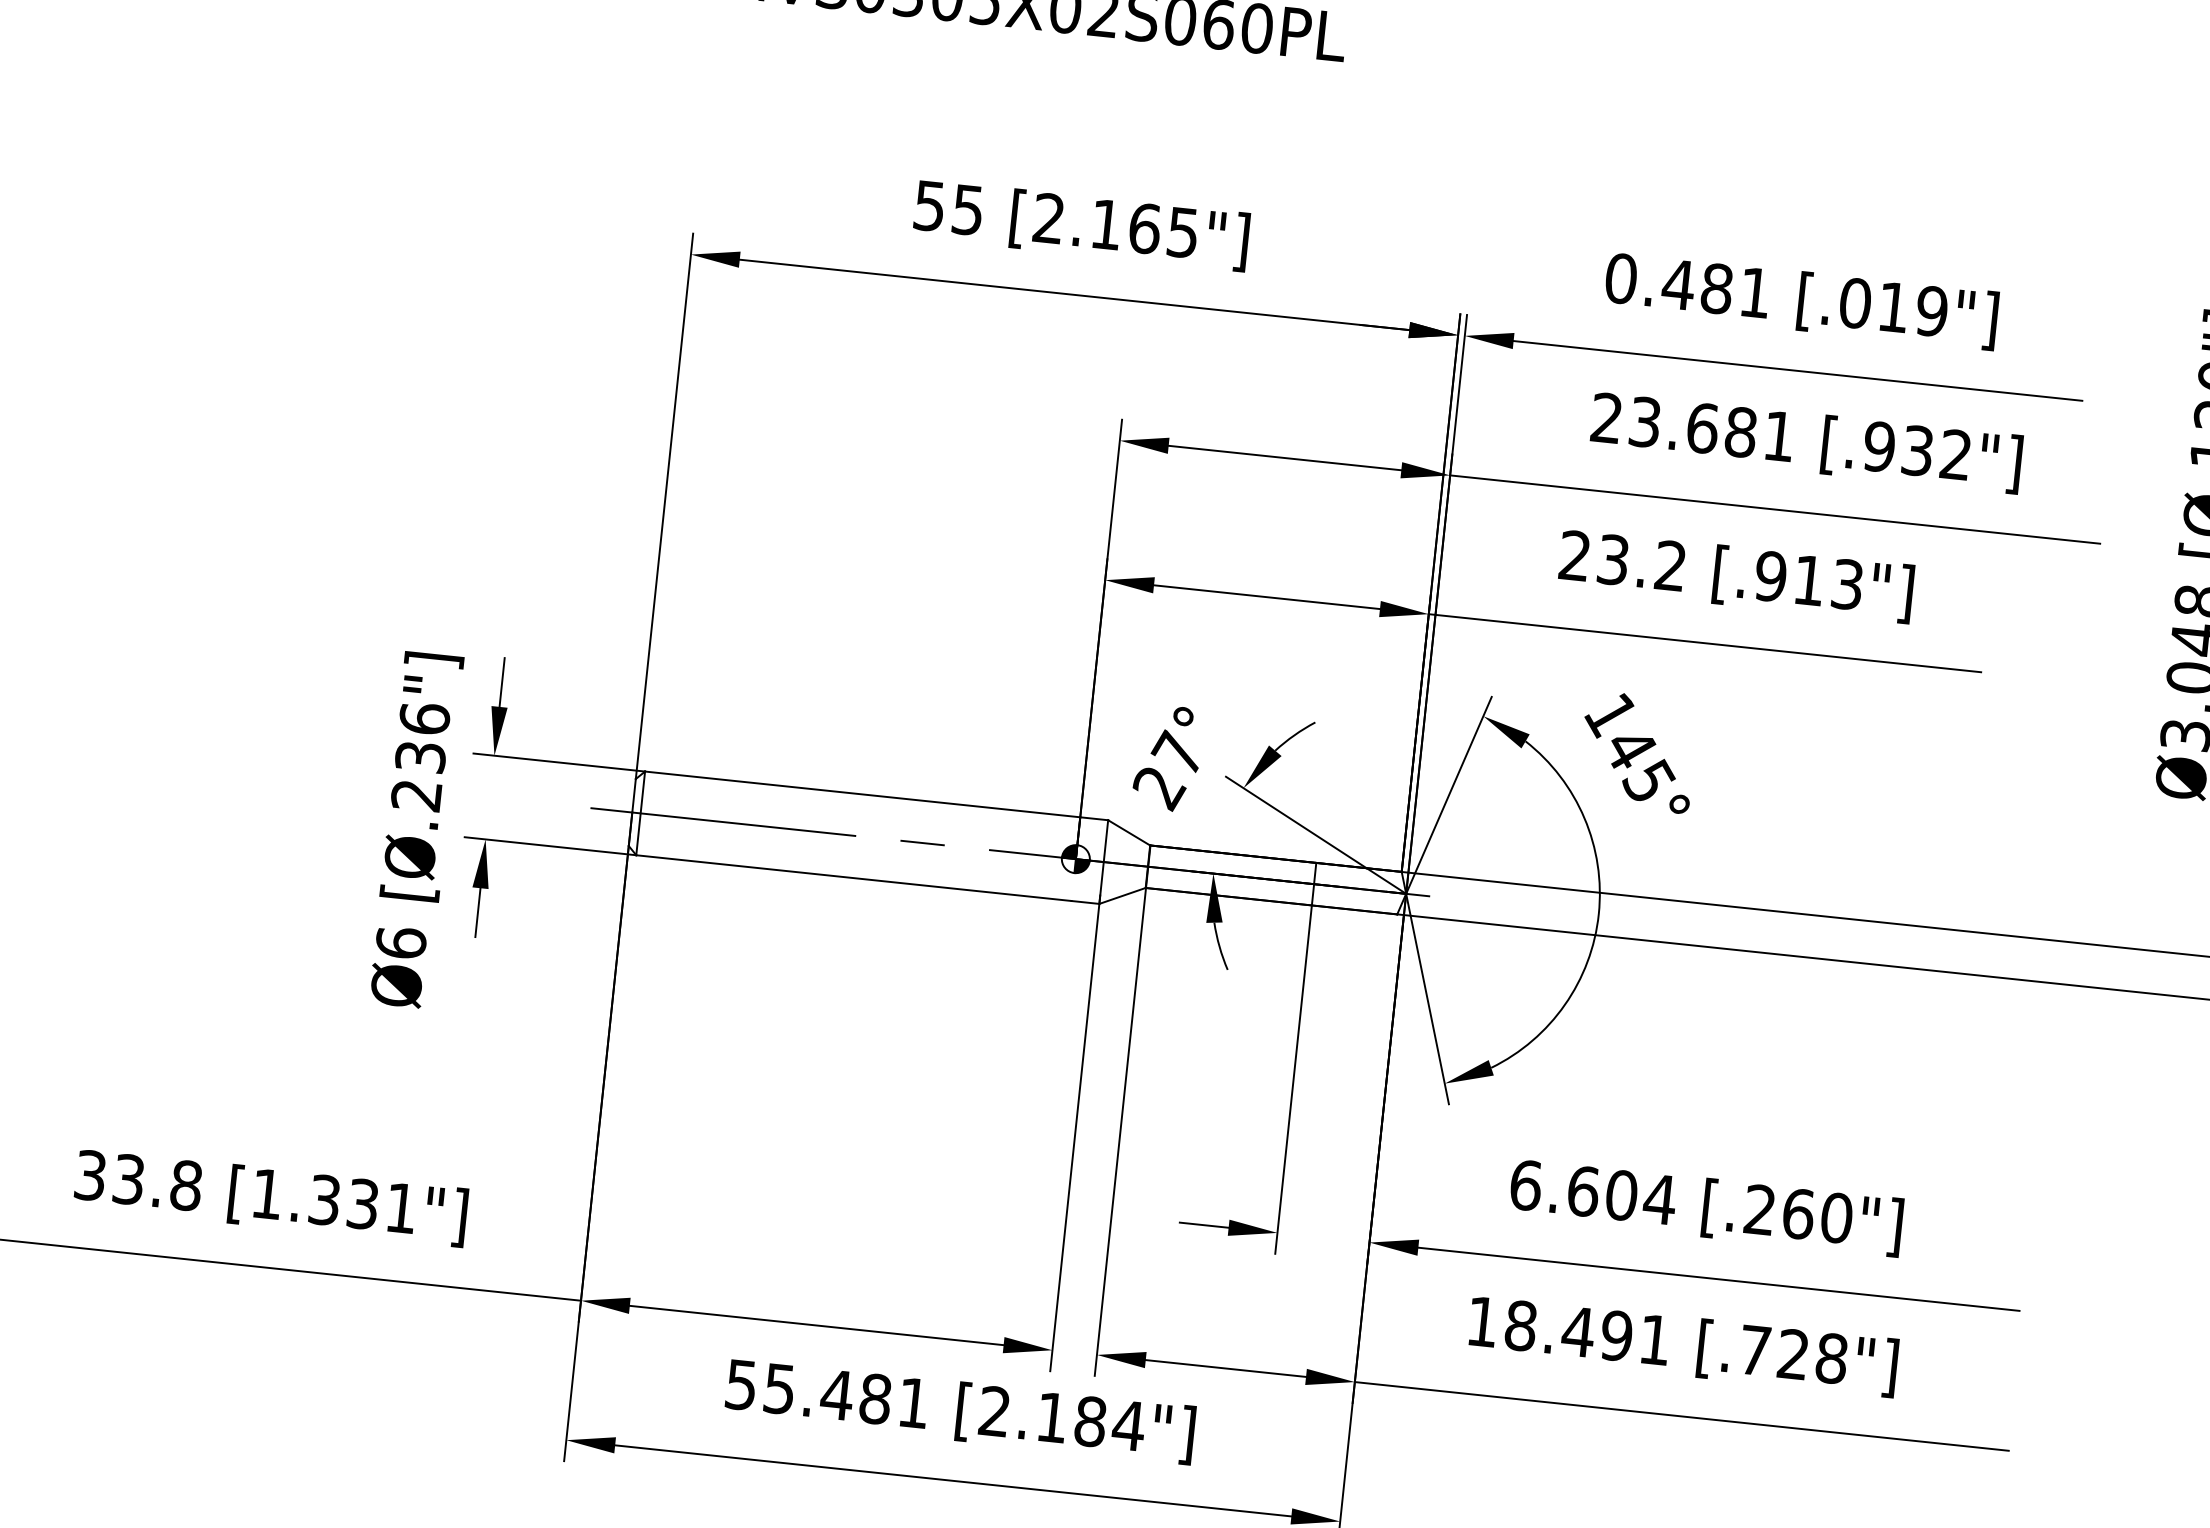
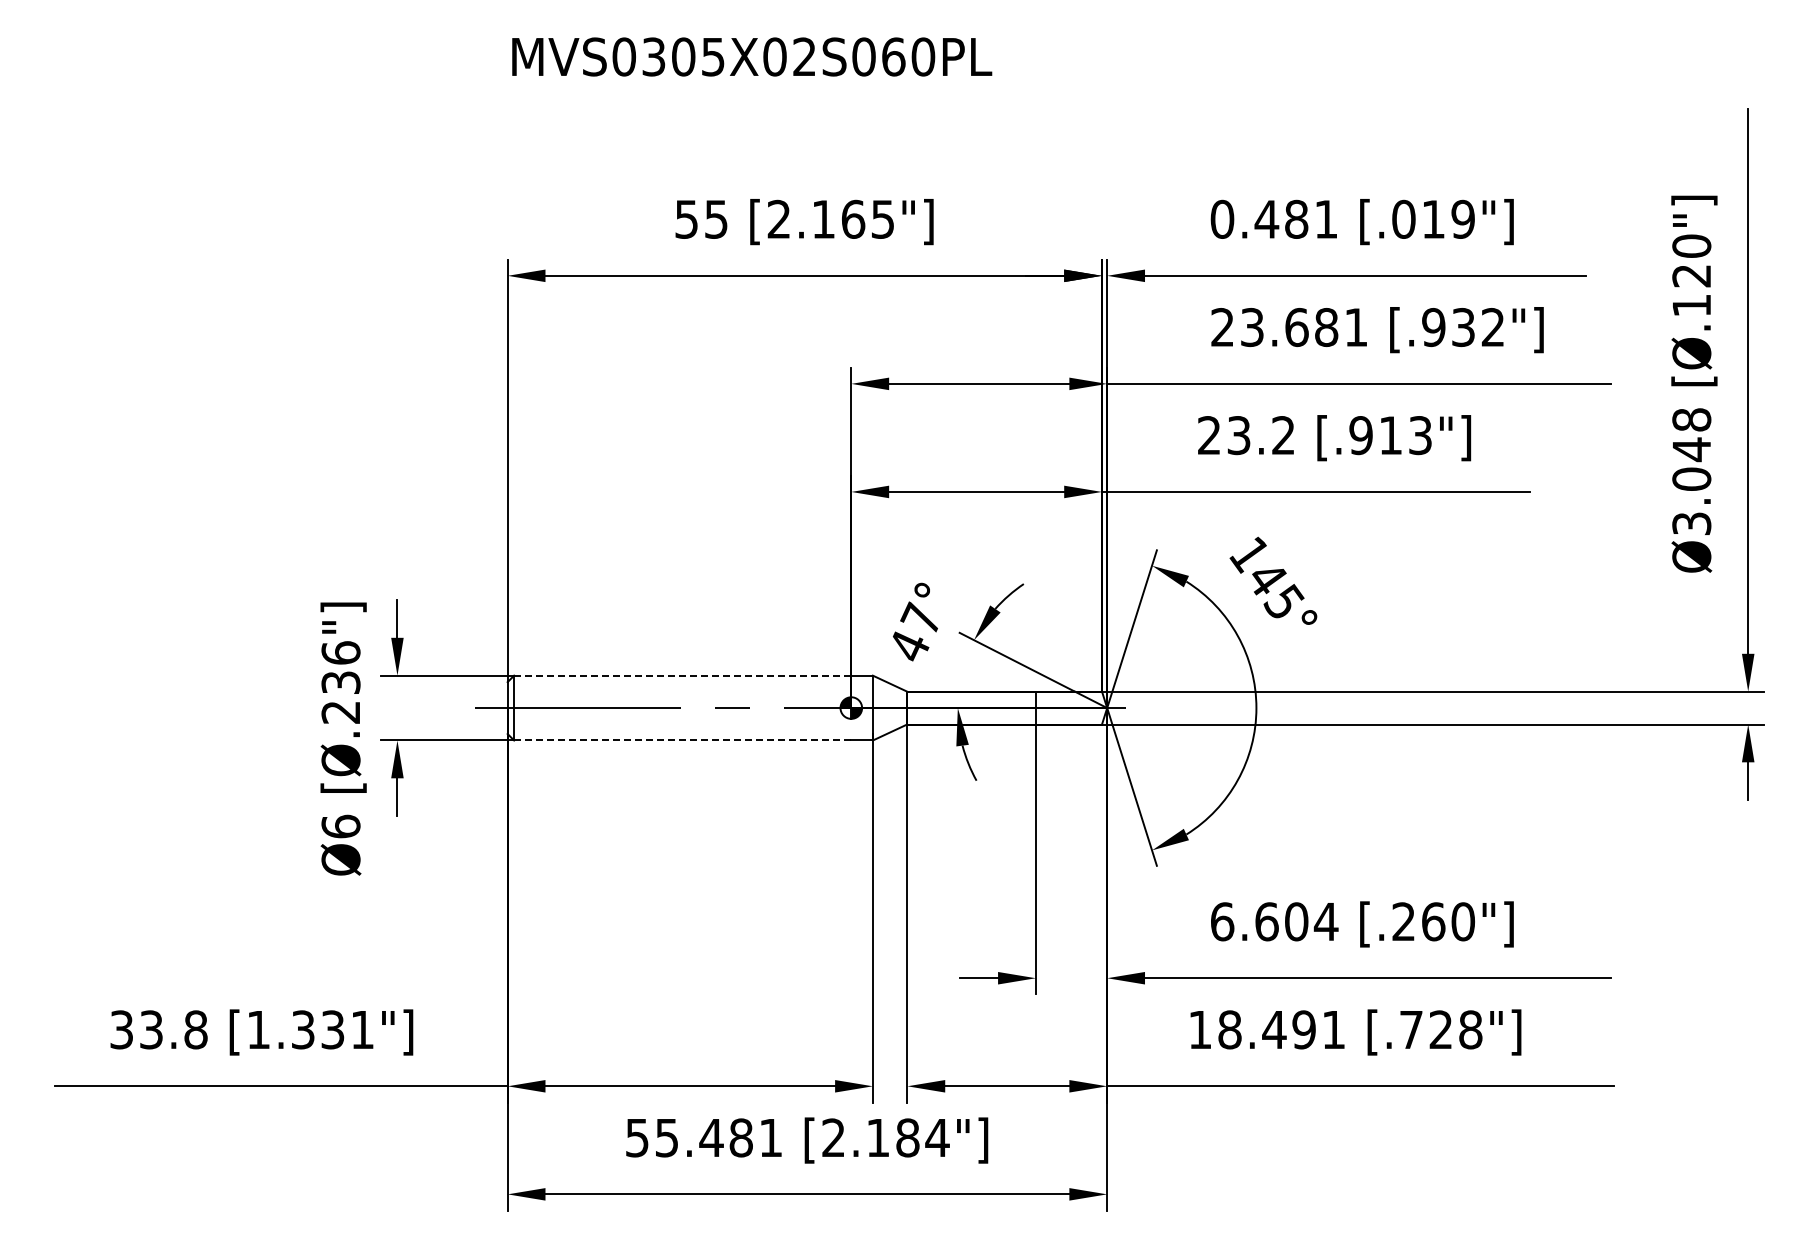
text: (1159, 788) -> (909, 647), 27° -> 47°
line: (862, 794) -> (682, 675), solid -> dashed
line: (853, 878) -> (682, 740), solid -> dashed

